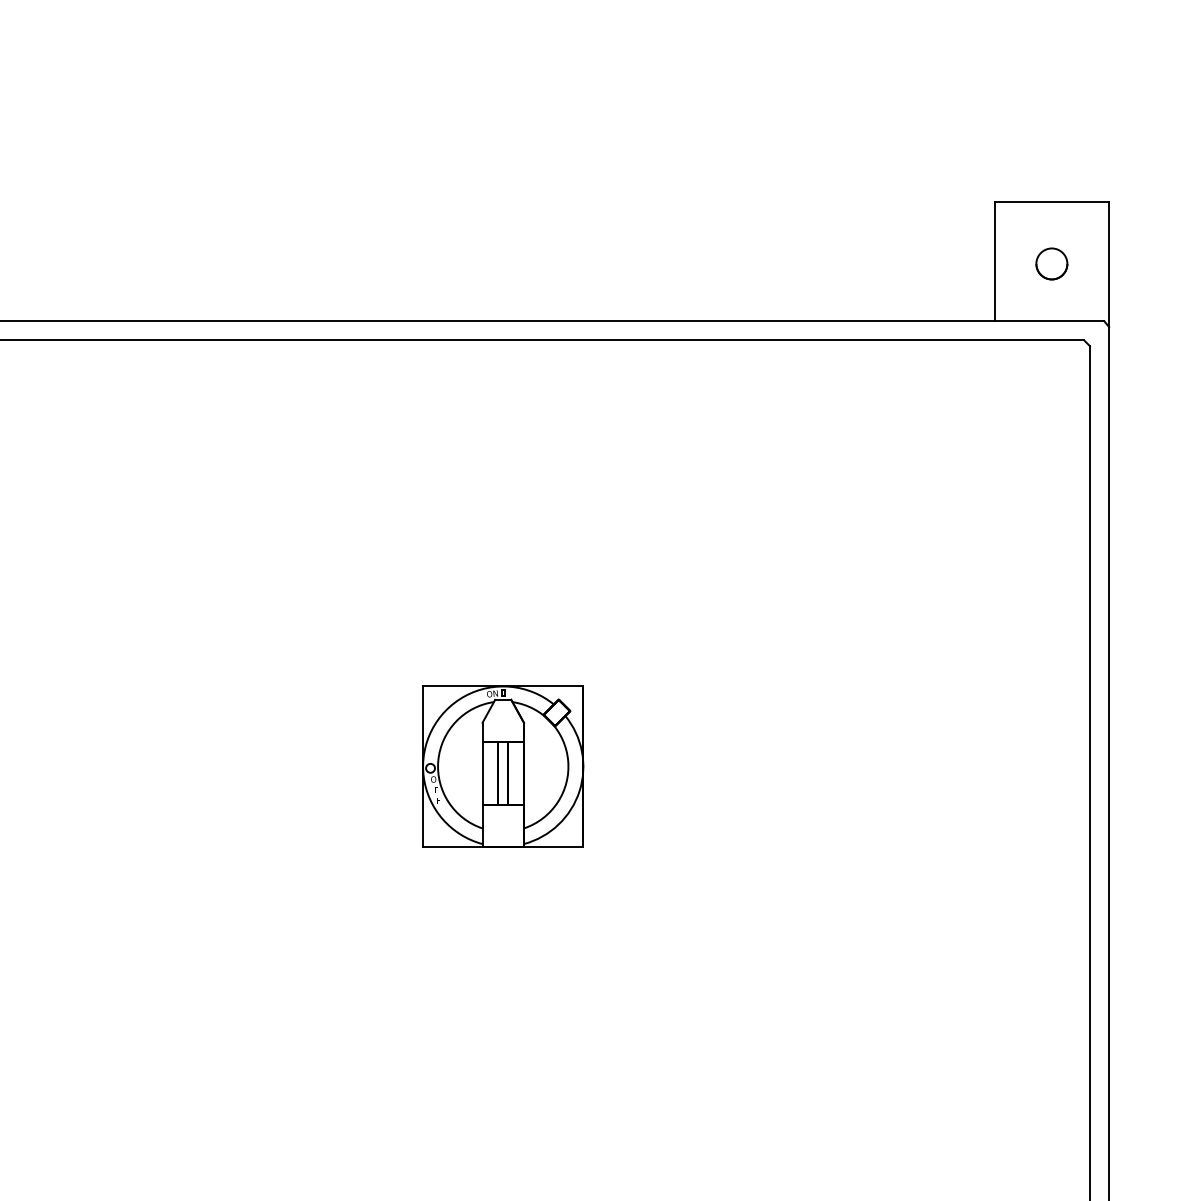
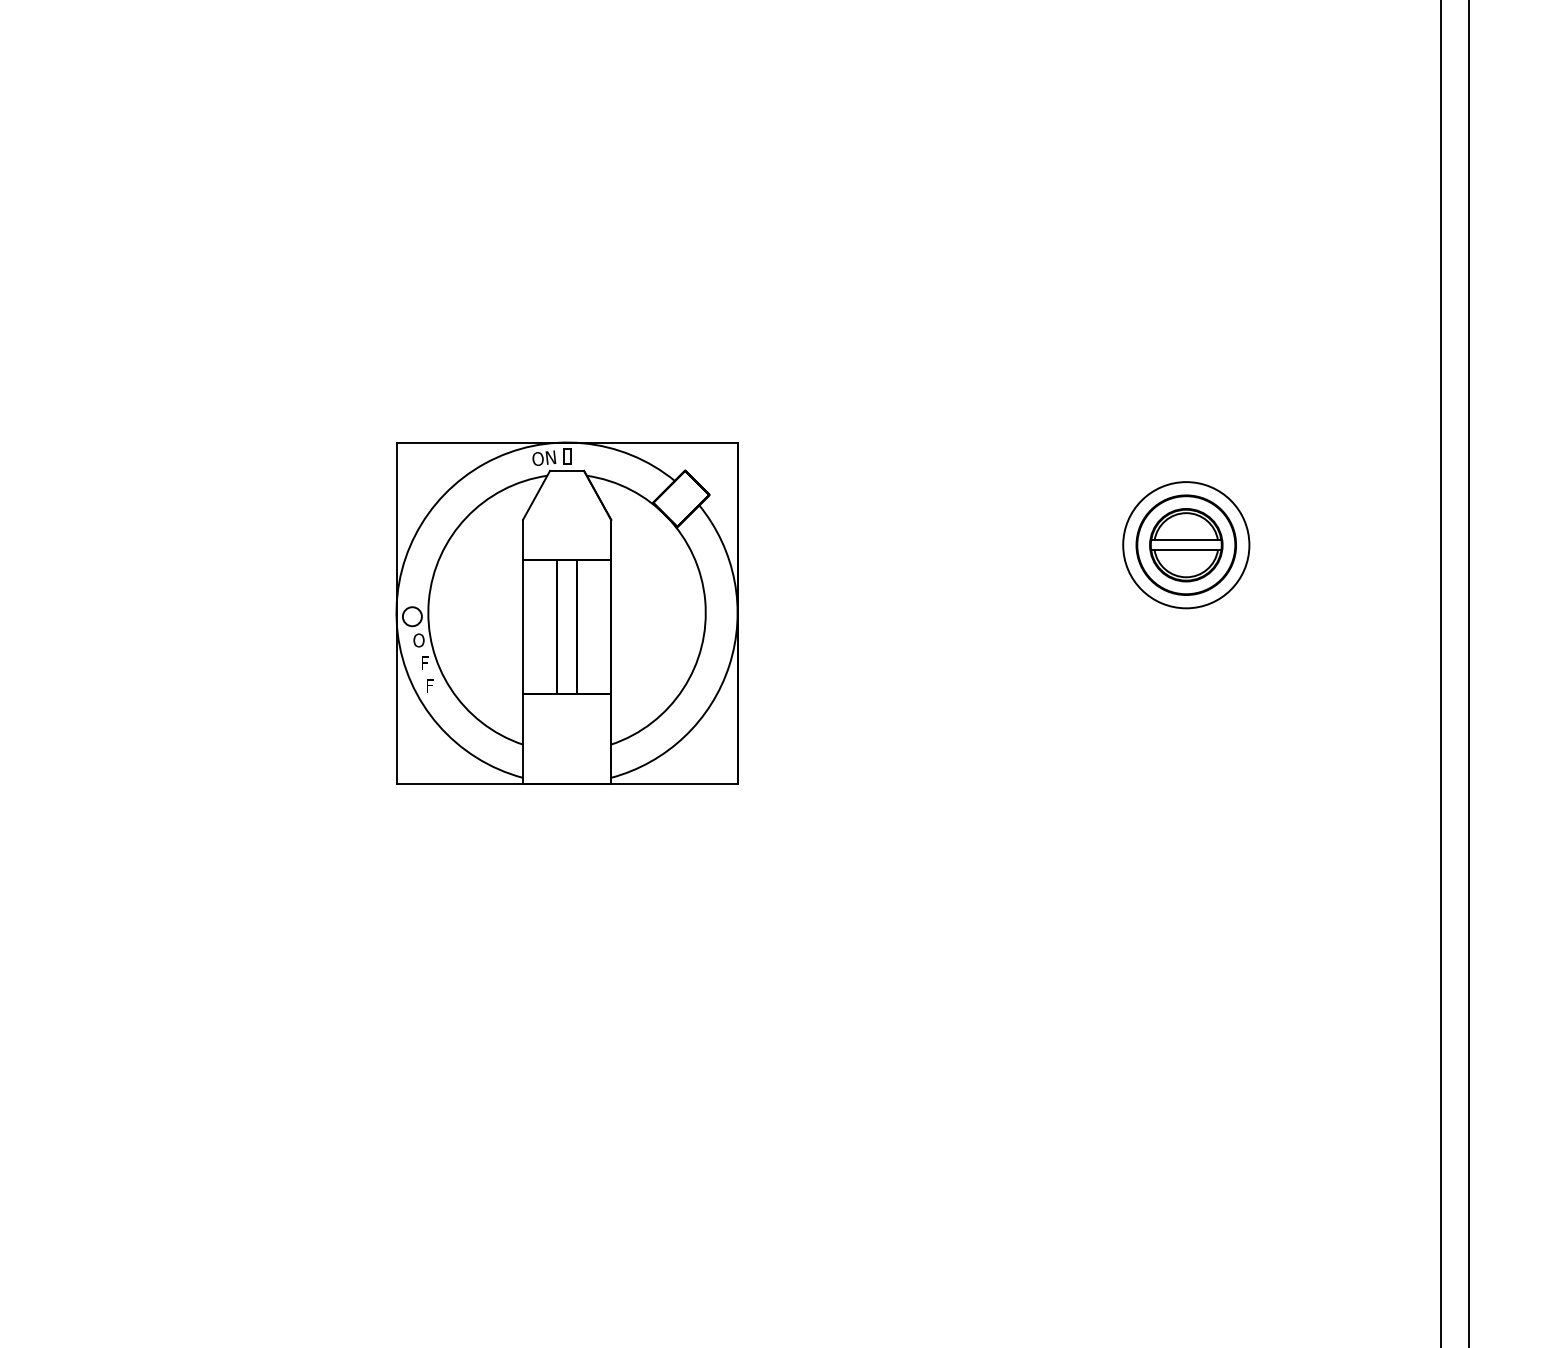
part: (918, 720) -> (1185, 544), added
part: (502, 766) -> (565, 612), size x1.43

